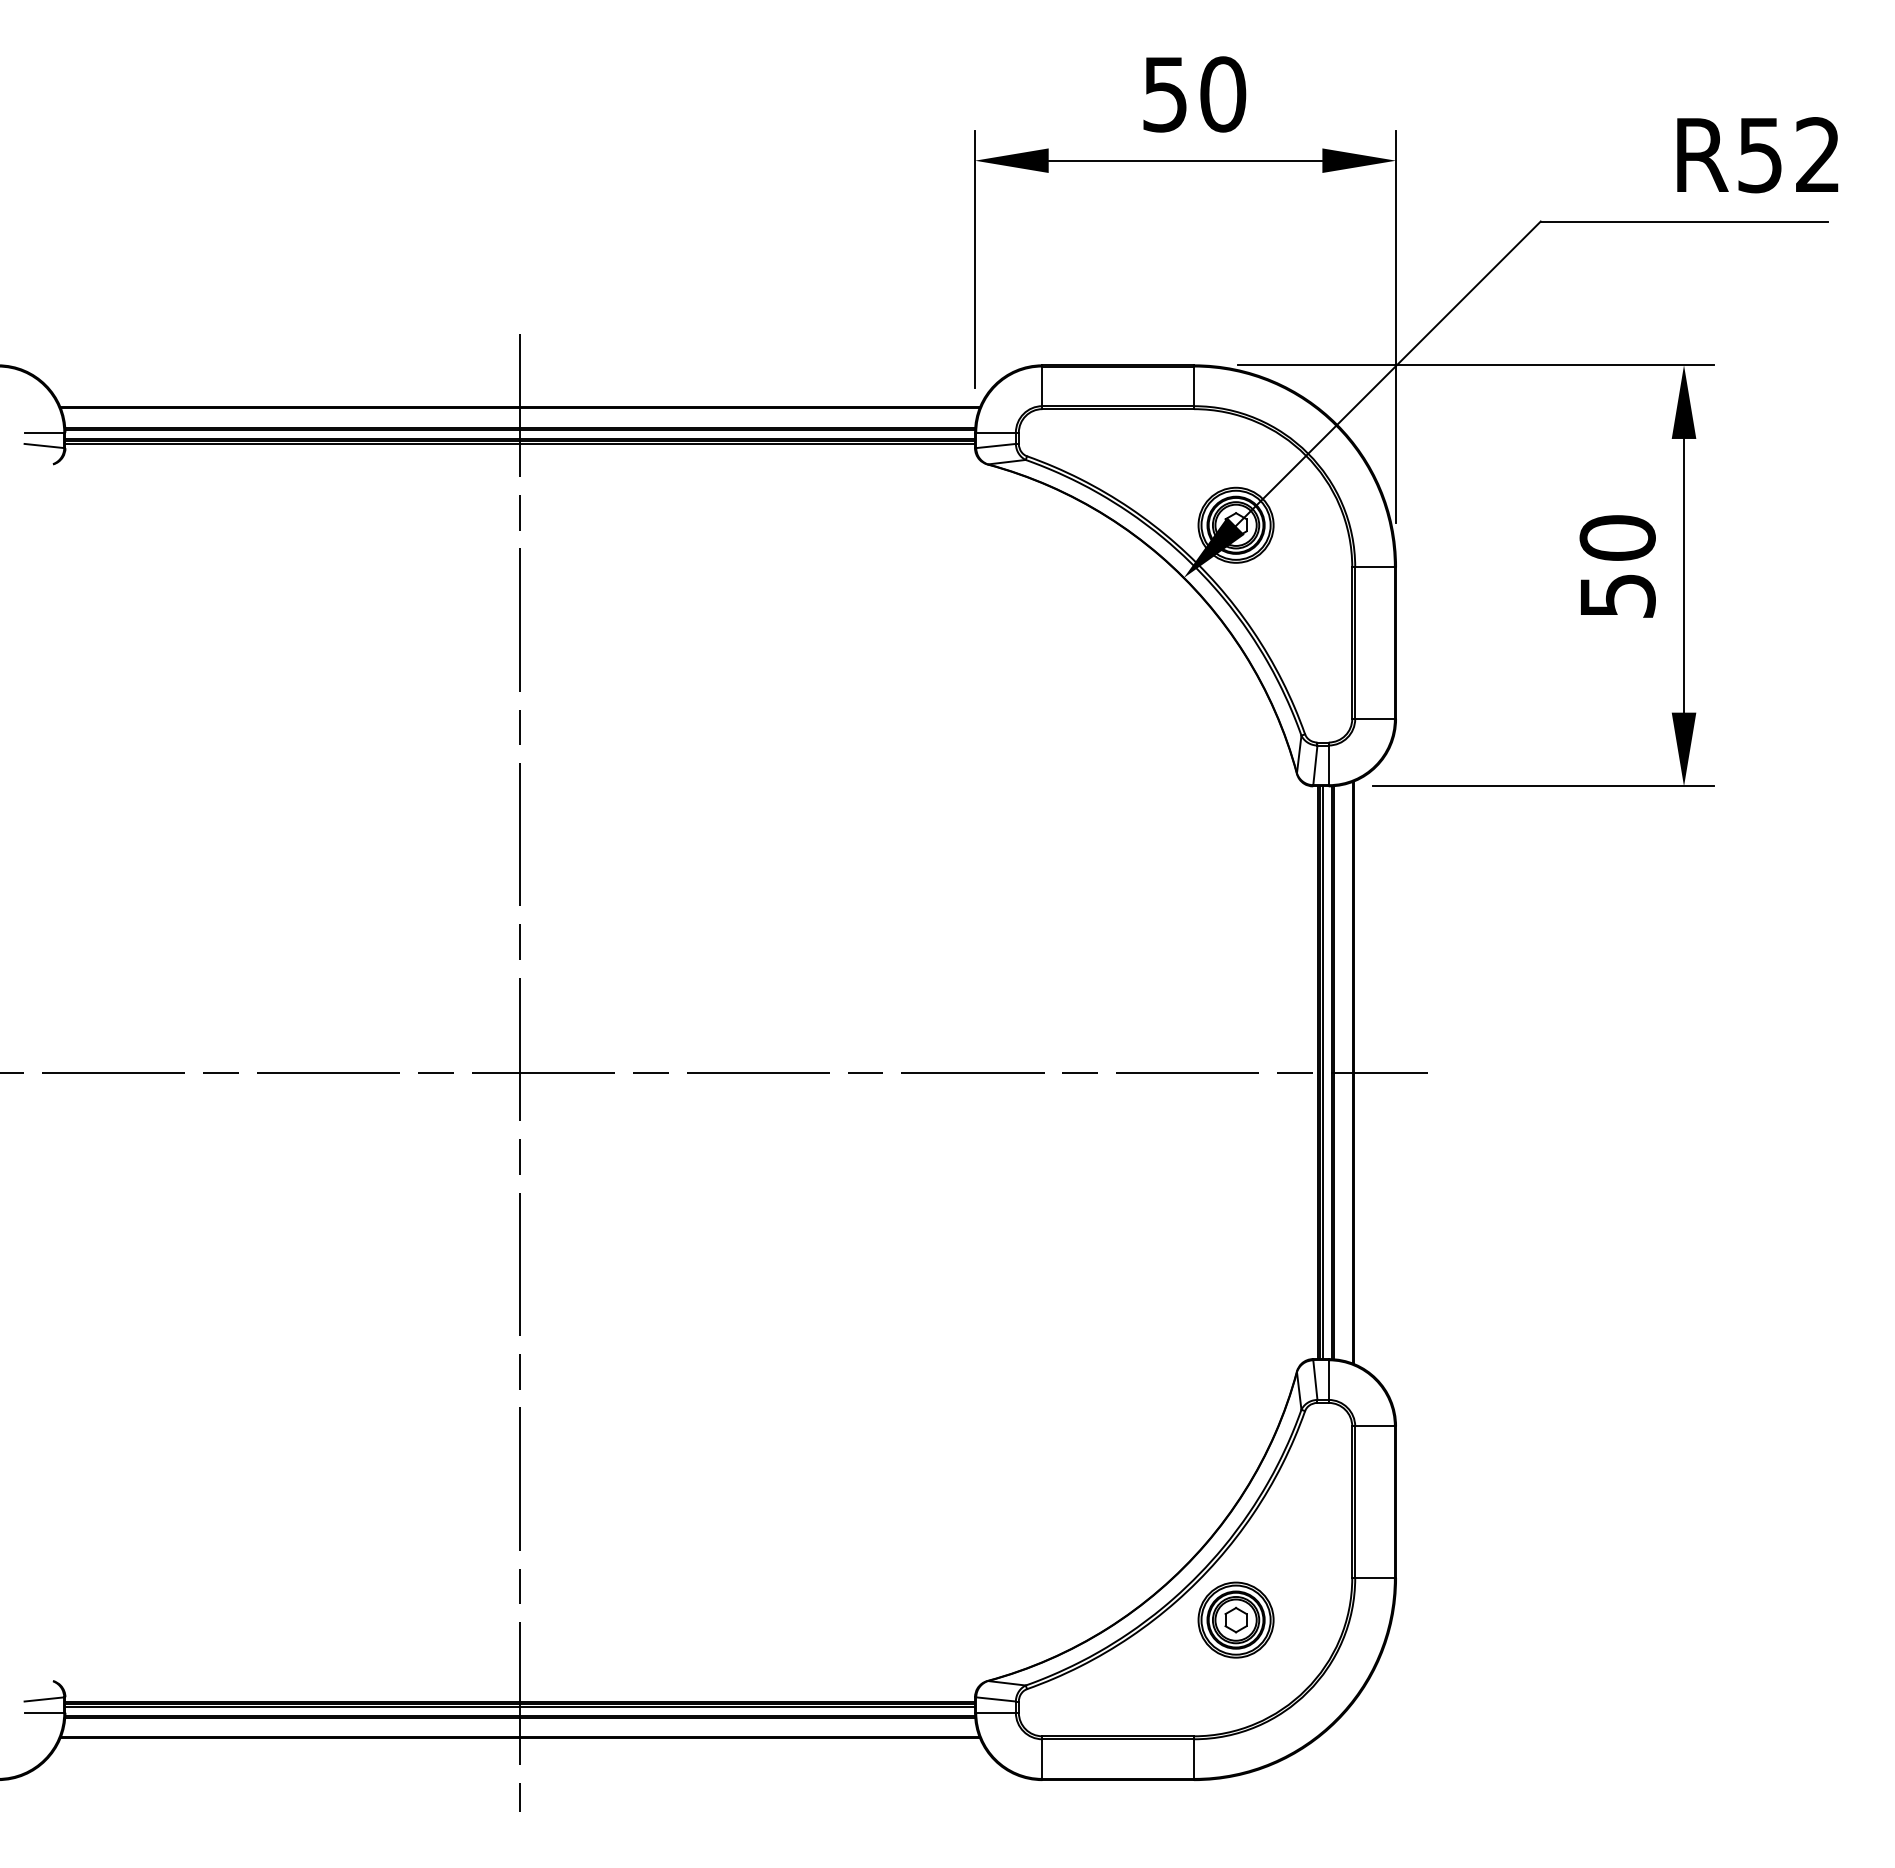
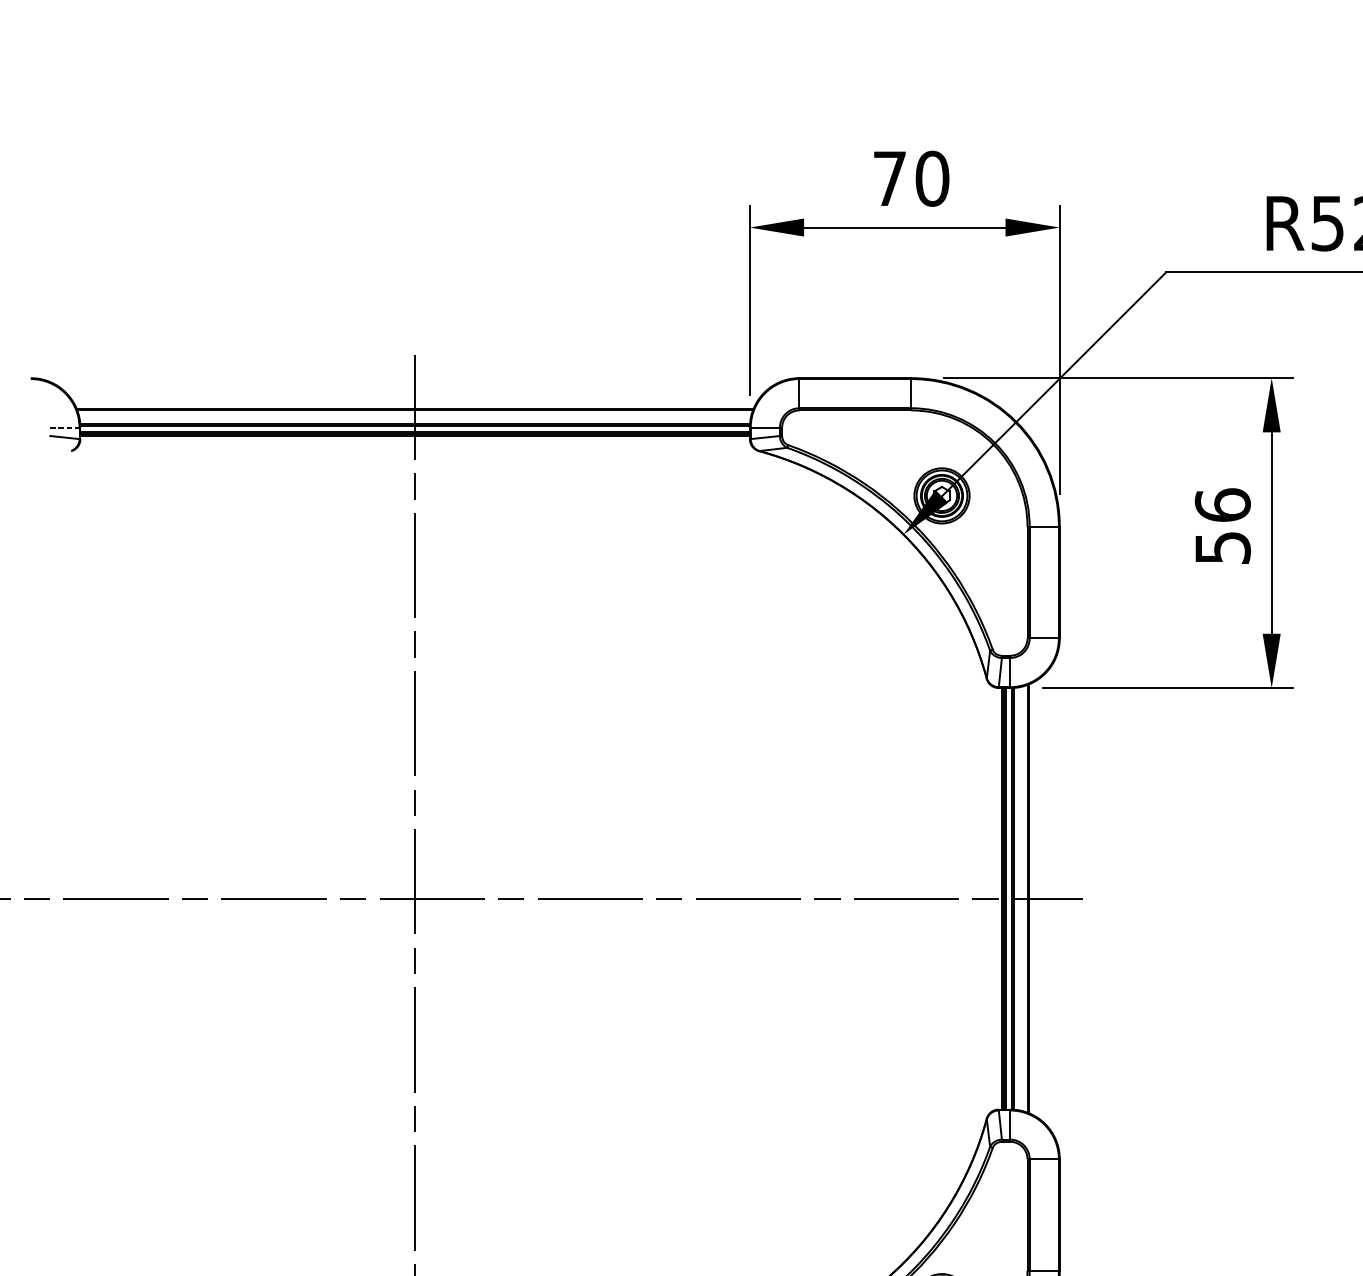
text: (1164, 94) -> (889, 178), 50 -> 70
line: (44, 432) -> (65, 427), solid -> dashed
text: (1617, 537) -> (1222, 504), 50 -> 56

